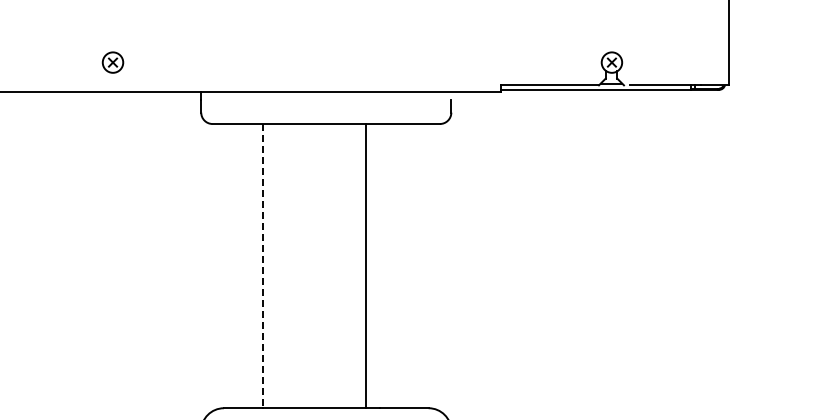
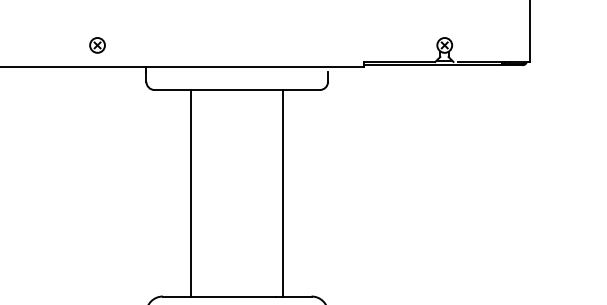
part: (112, 62) -> (97, 45), moved
line: (262, 266) -> (190, 193), dashed -> solid
line: (365, 266) -> (283, 193), moved

